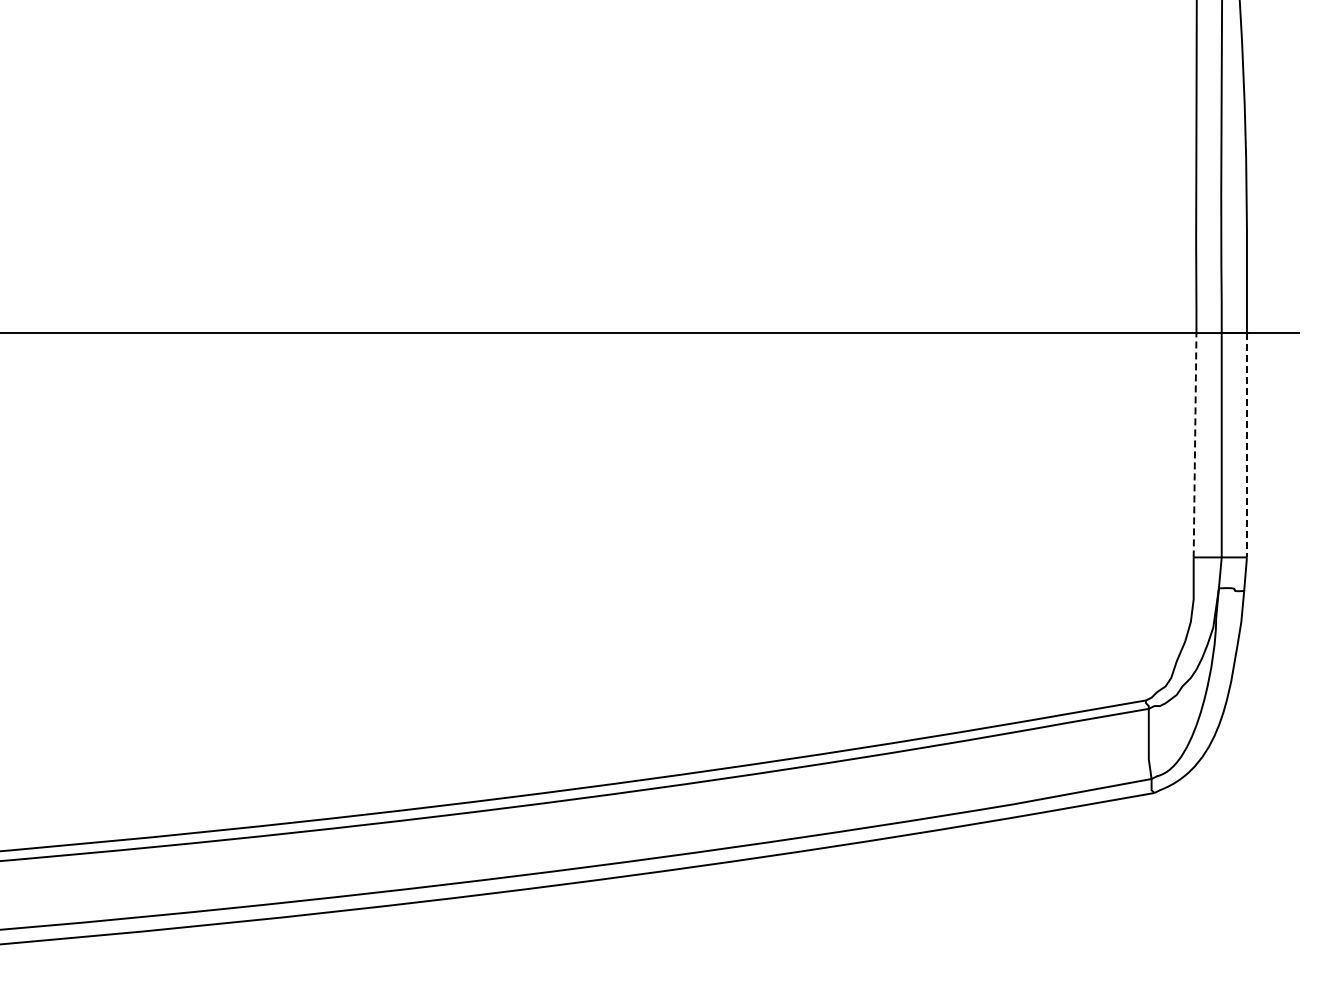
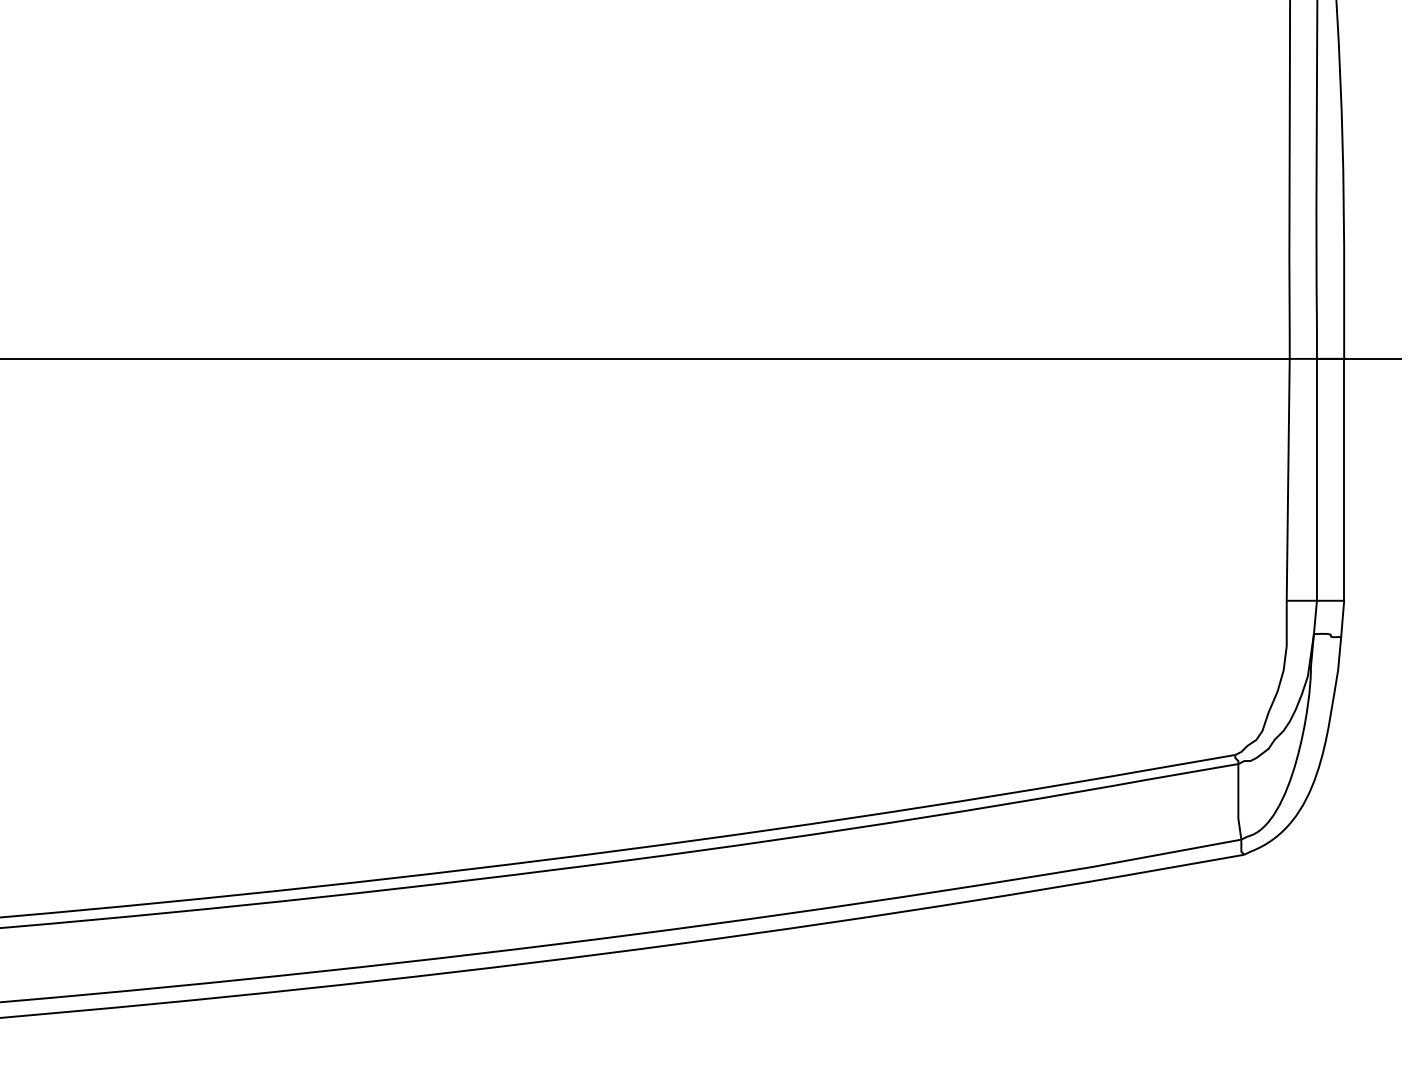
line: (1195, 444) -> (1288, 479), dashed -> solid
line: (1246, 445) -> (1343, 480), dashed -> solid

